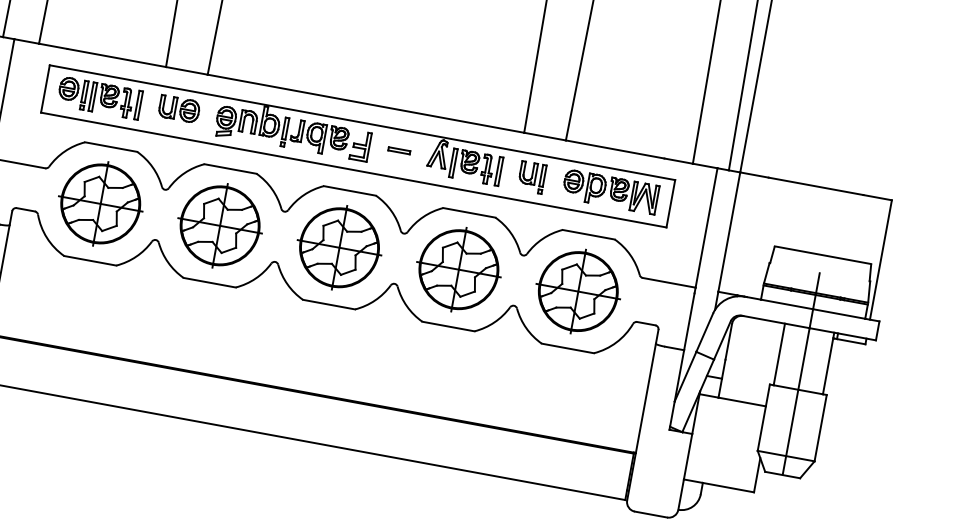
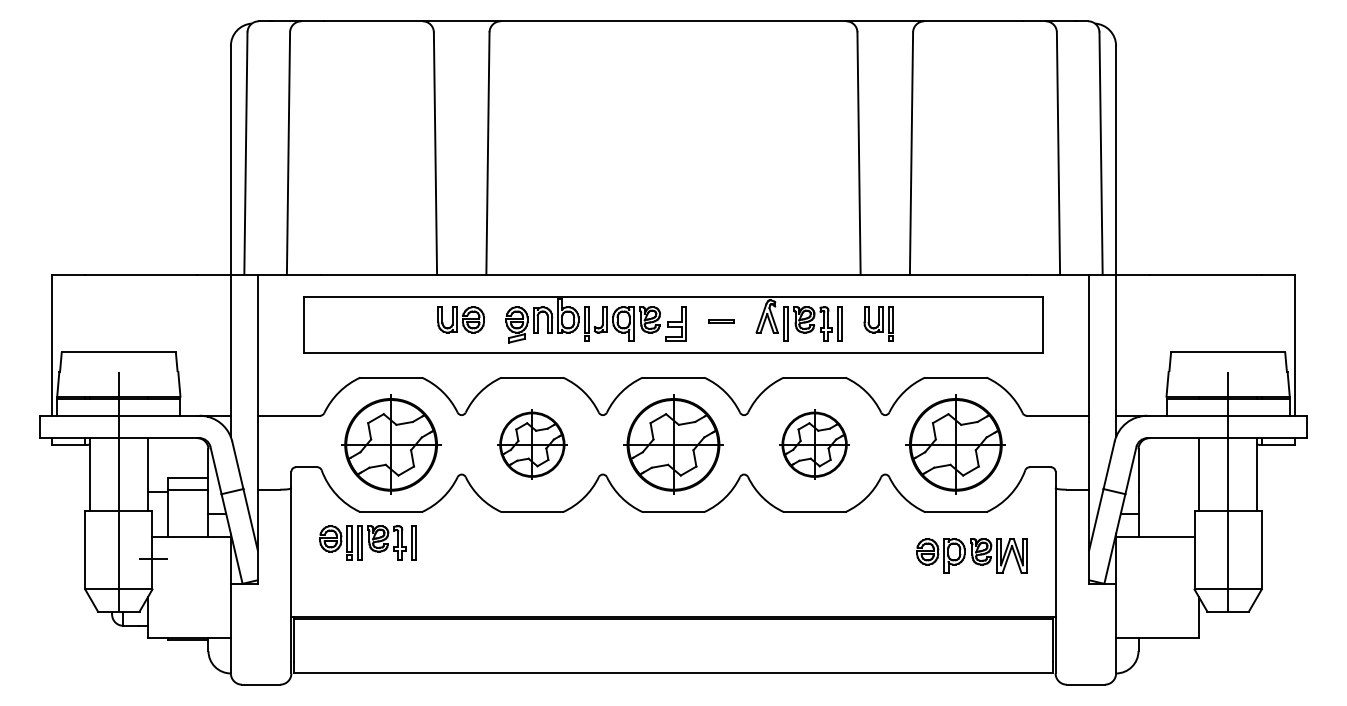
part: (99, 97) -> (367, 542), moved
part: (610, 191) -> (971, 555), moved
part: (220, 225) -> (532, 444), size x0.7
part: (458, 269) -> (814, 444), size x0.7

